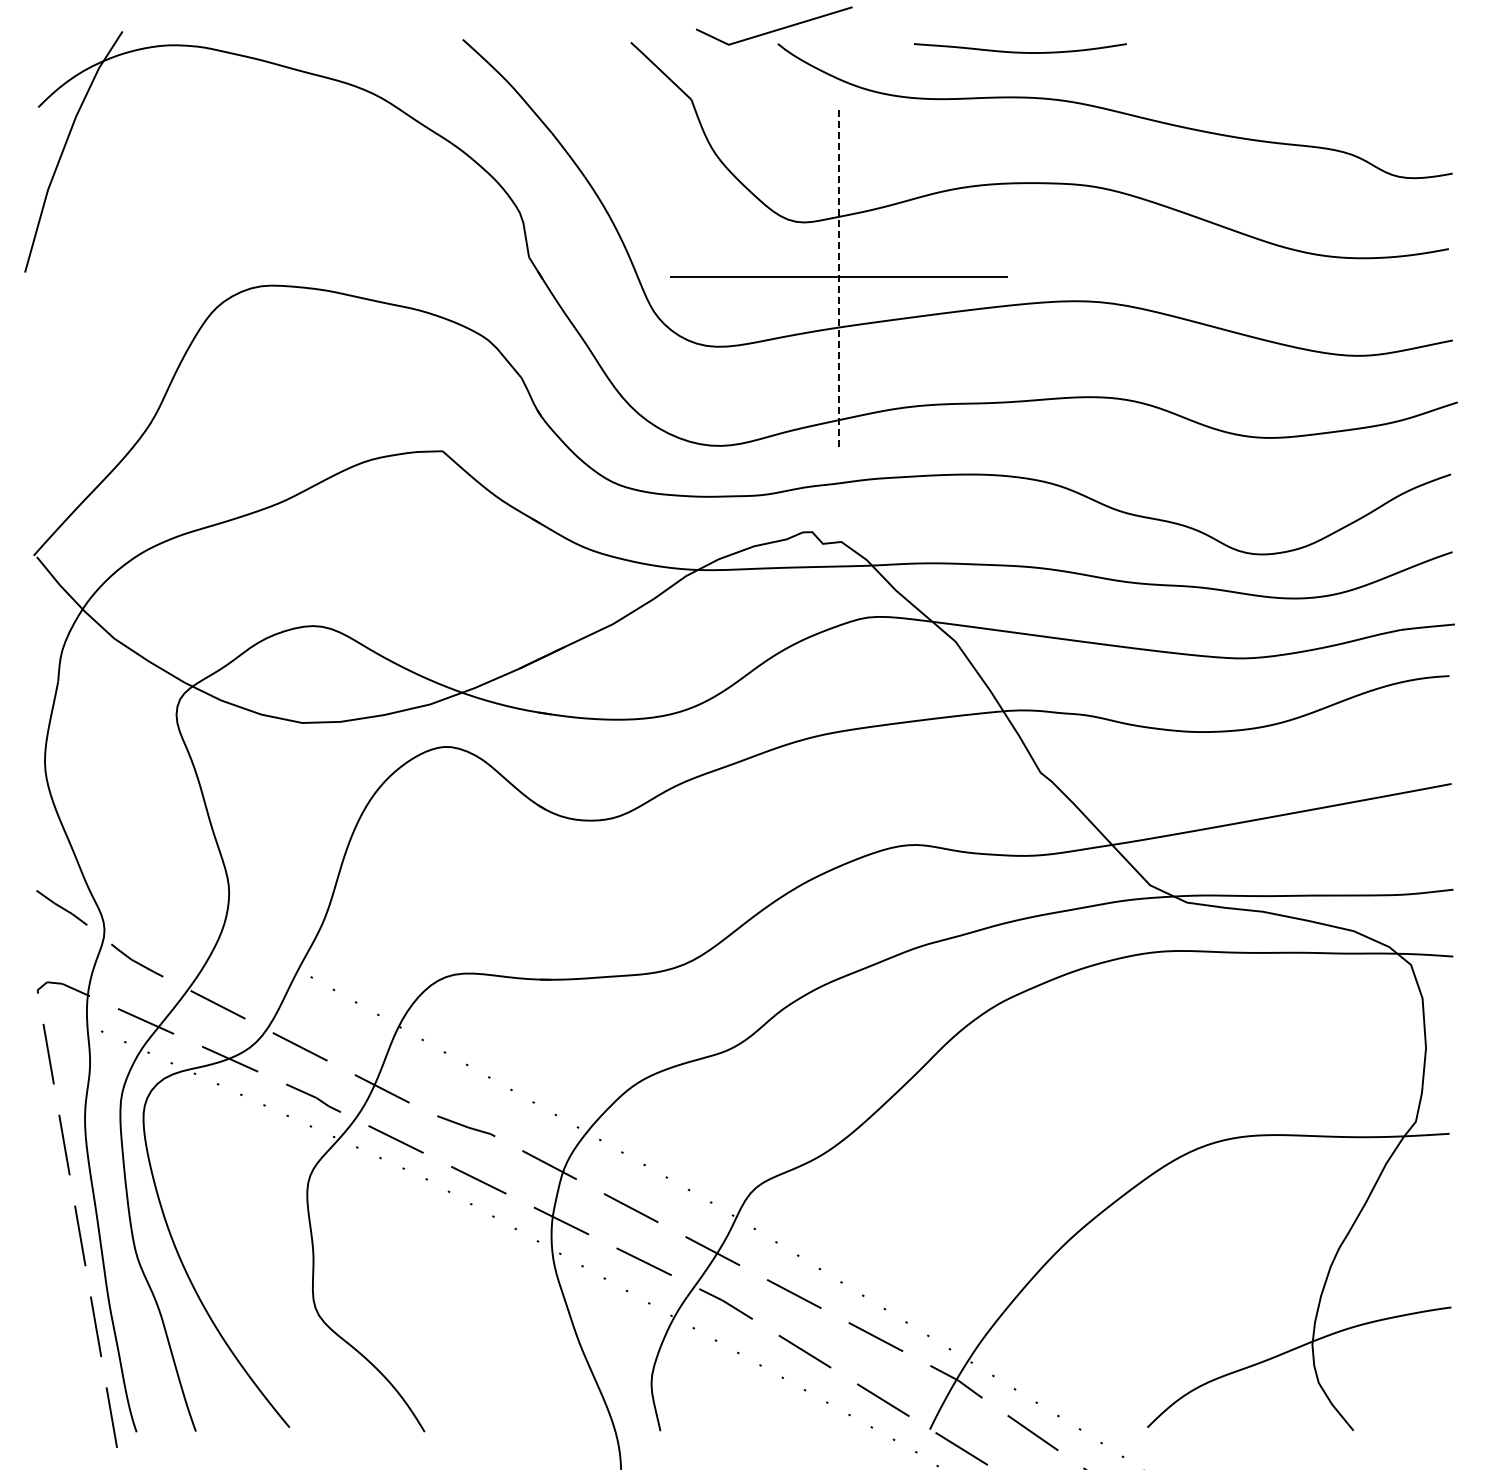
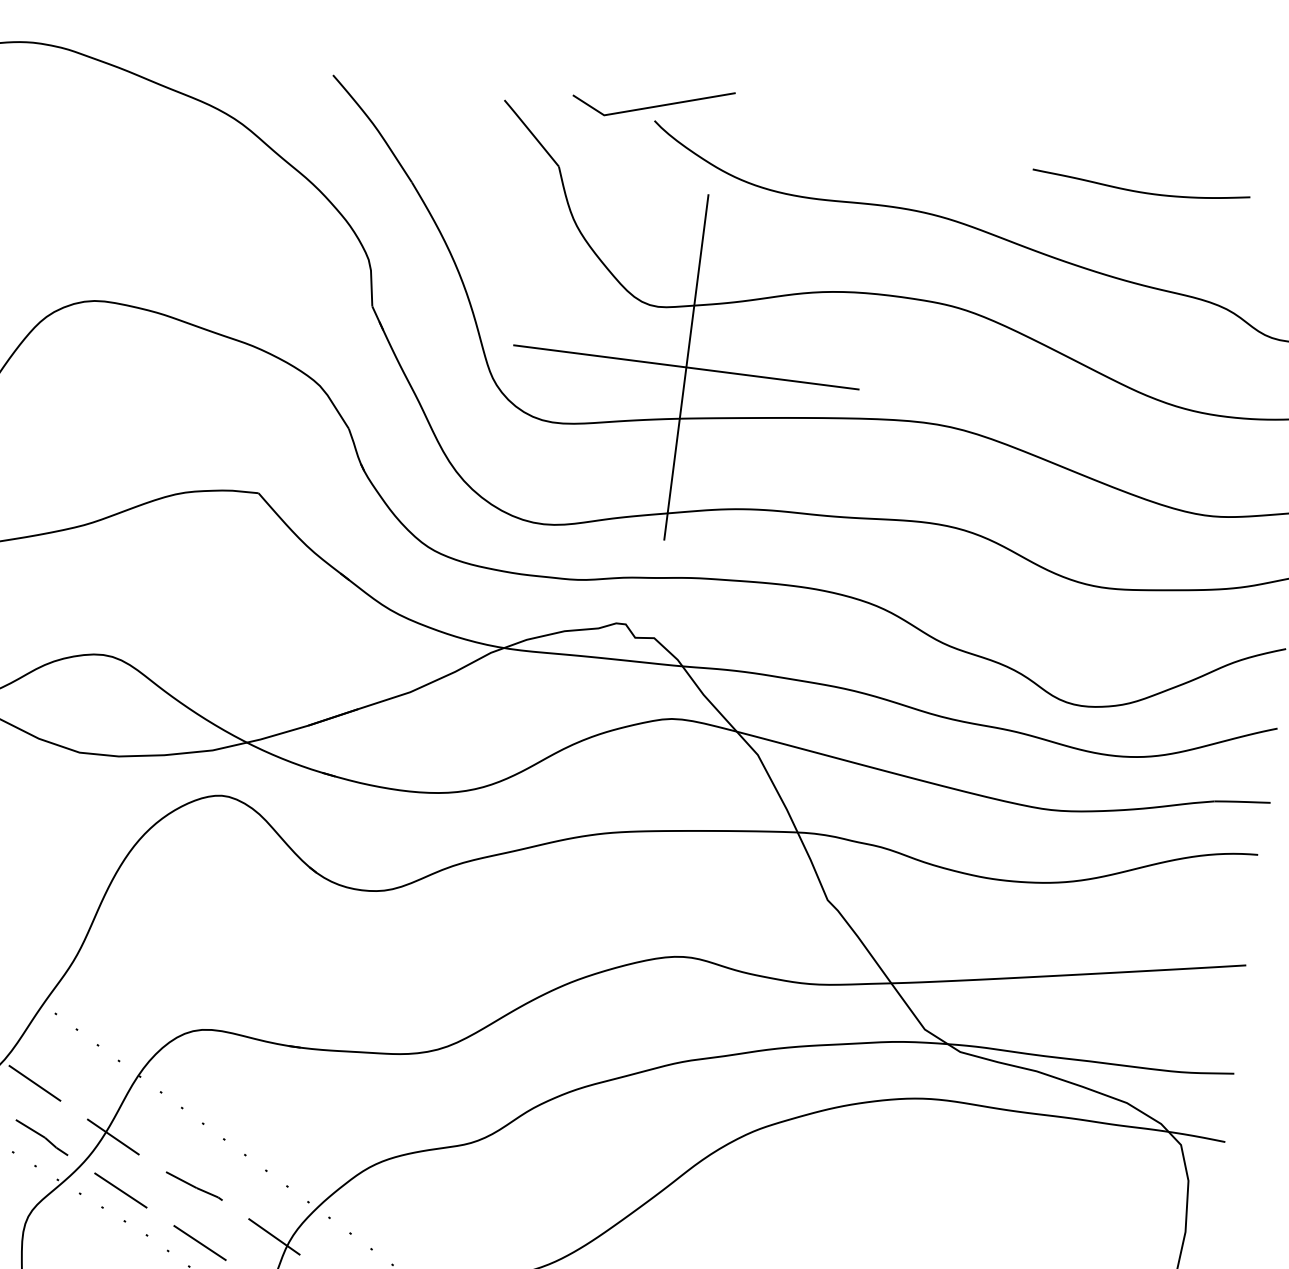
curve: (1020, 51) -> (1140, 191), moved
line: (838, 277) -> (685, 367), dashed -> solid

